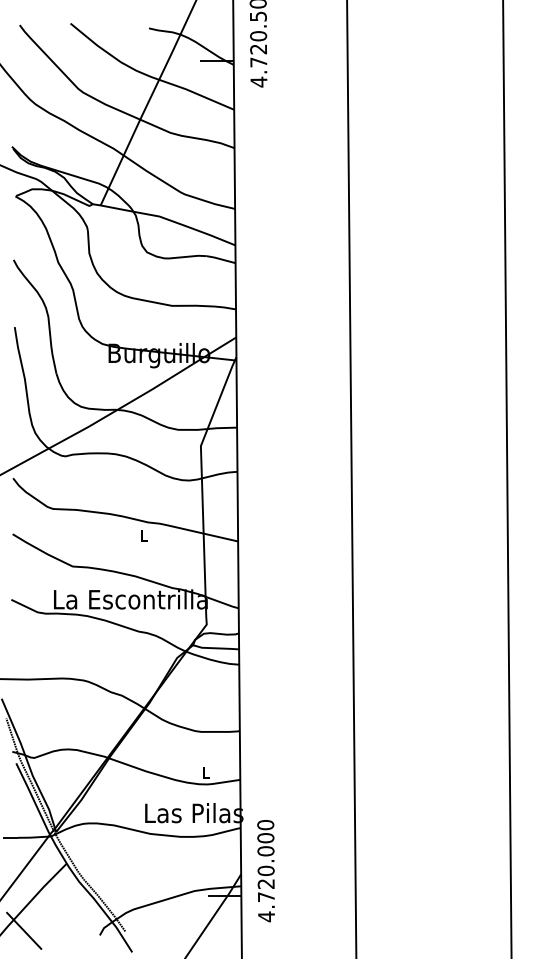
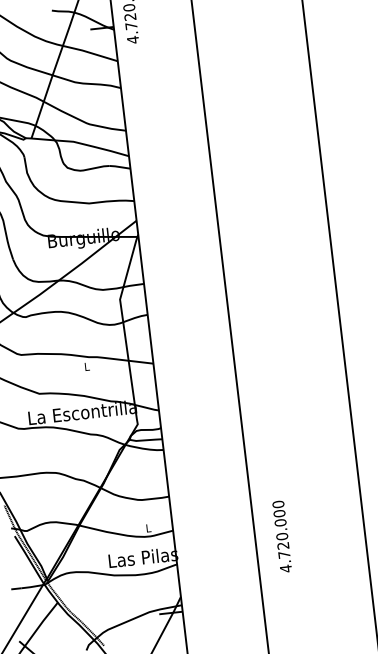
text: (265, 871) -> (281, 537), moved

